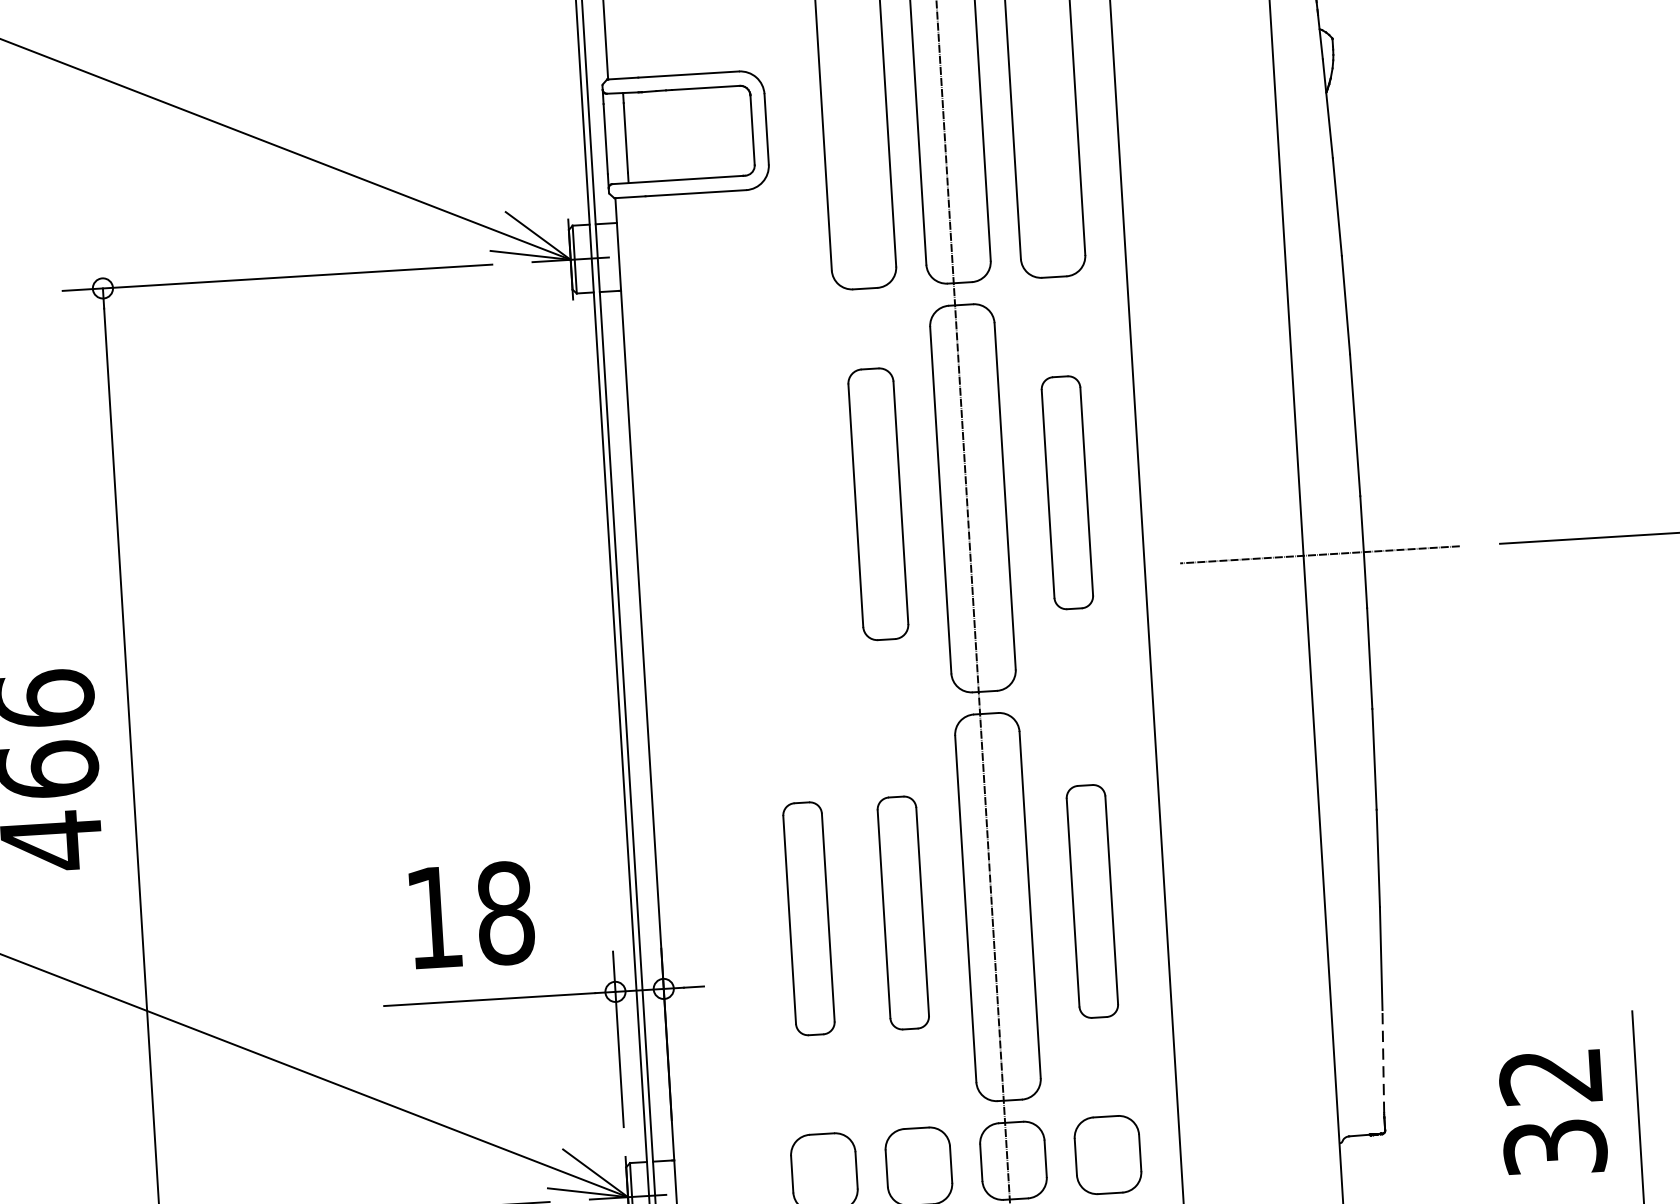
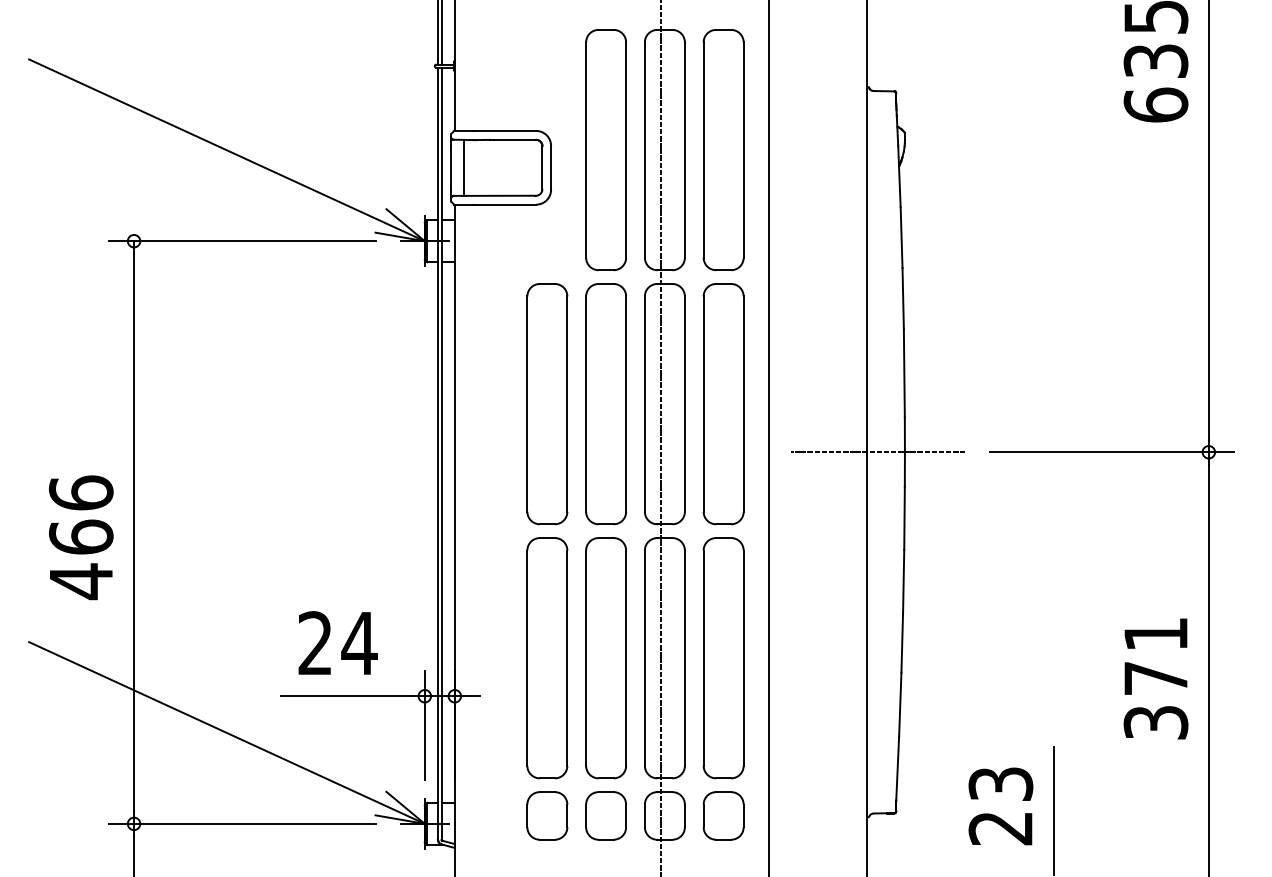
part: (1067, 493) -> (723, 404), size x1.67
part: (877, 504) -> (605, 404), size x1.43
part: (784, 510) -> (547, 404), added
part: (1092, 901) -> (723, 658), size x1.67
part: (902, 913) -> (605, 658), size x1.67
text: (469, 915) -> (337, 643), 18 -> 24
part: (809, 919) -> (547, 658), size x1.67
line: (1383, 1061) -> (897, 768), dashed -> solid
text: (1552, 1112) -> (1000, 806), 32 -> 23

